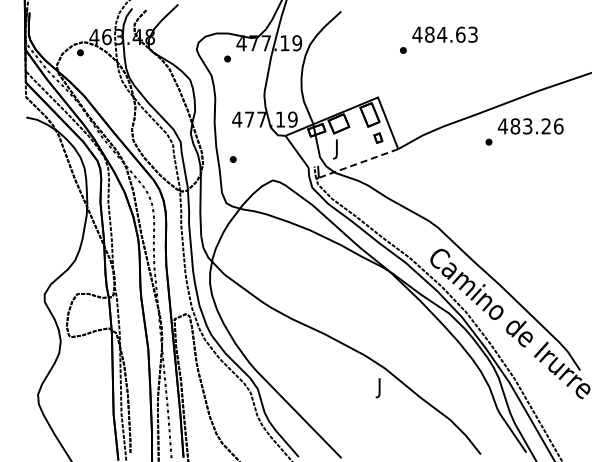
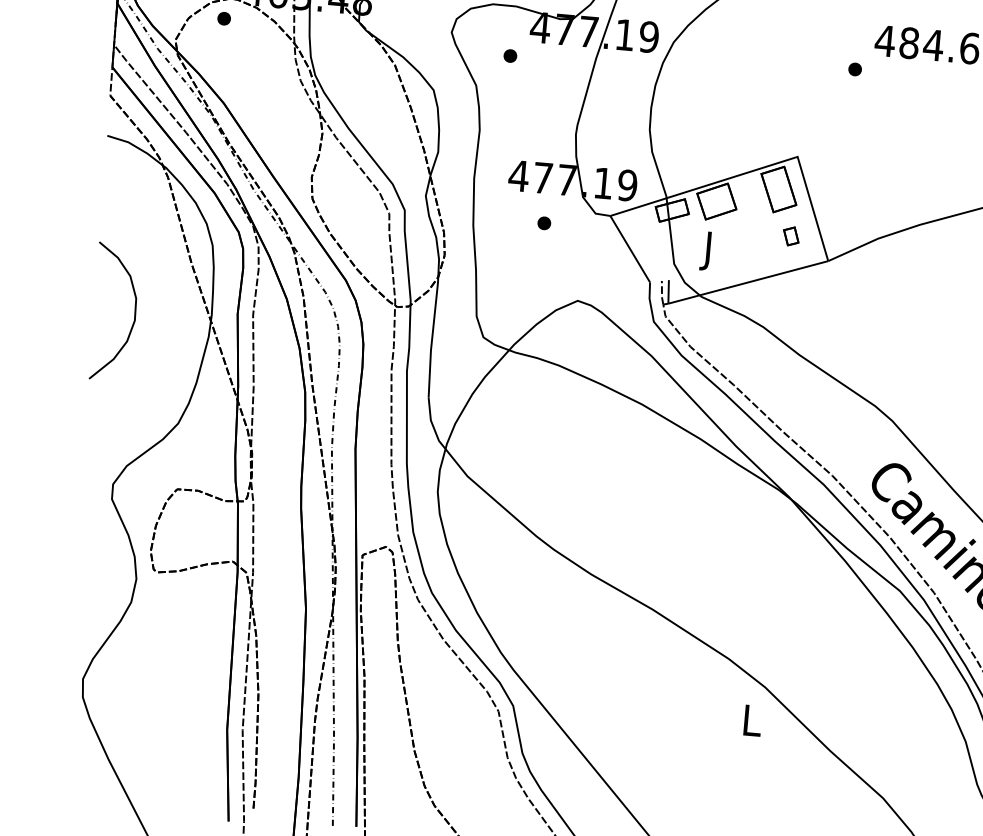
part: (232, 159) -> (542, 223), moved
line: (358, 163) -> (748, 282), dashed -> solid
curve: (47, 206) -> (133, 313), added
text: (379, 388) -> (750, 725), J -> L

